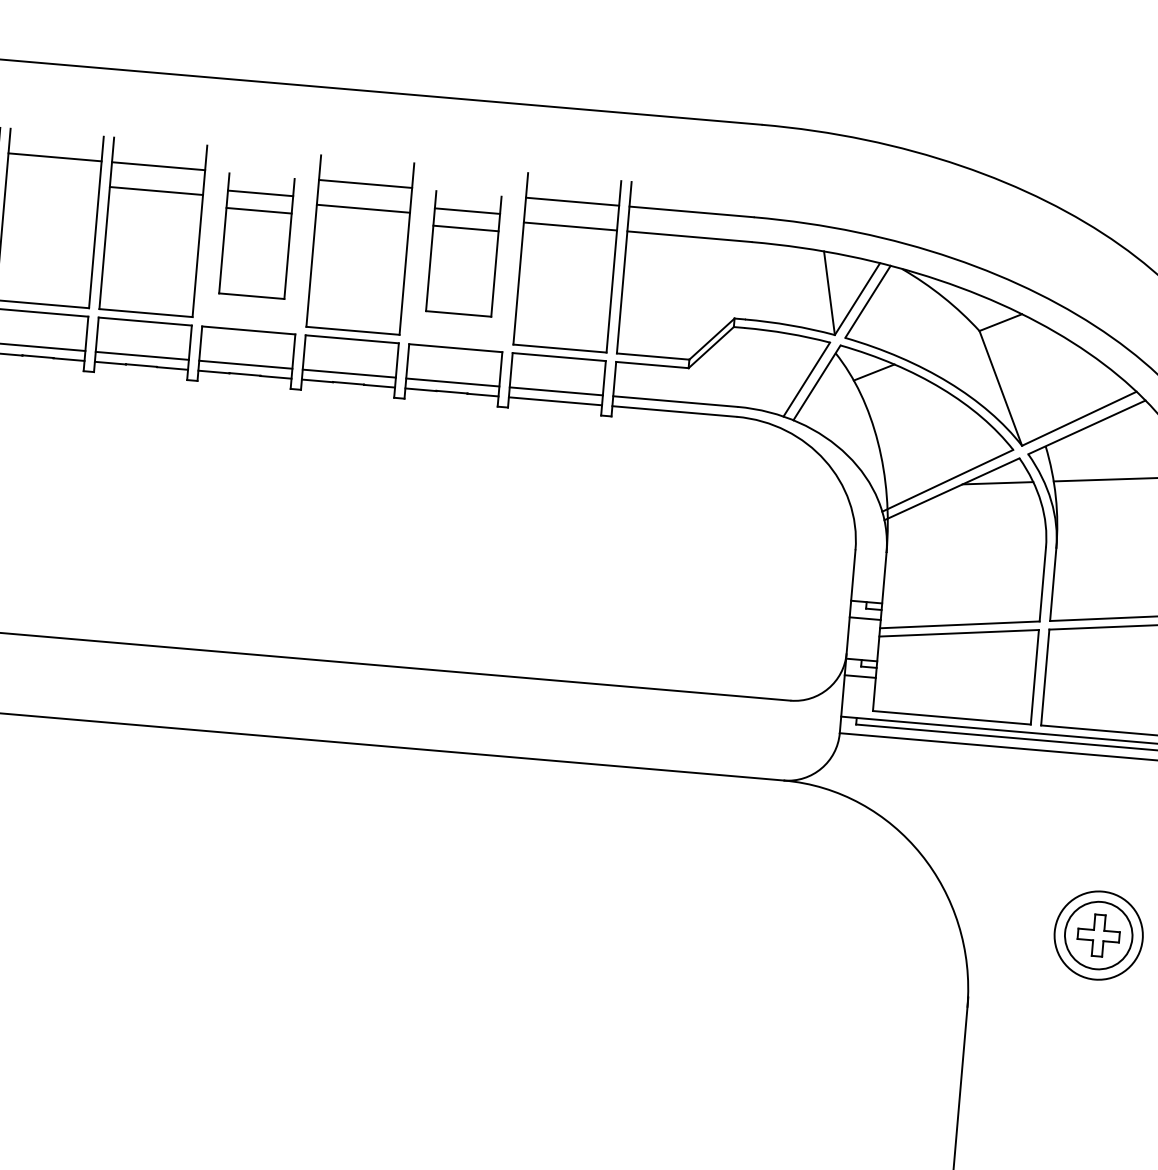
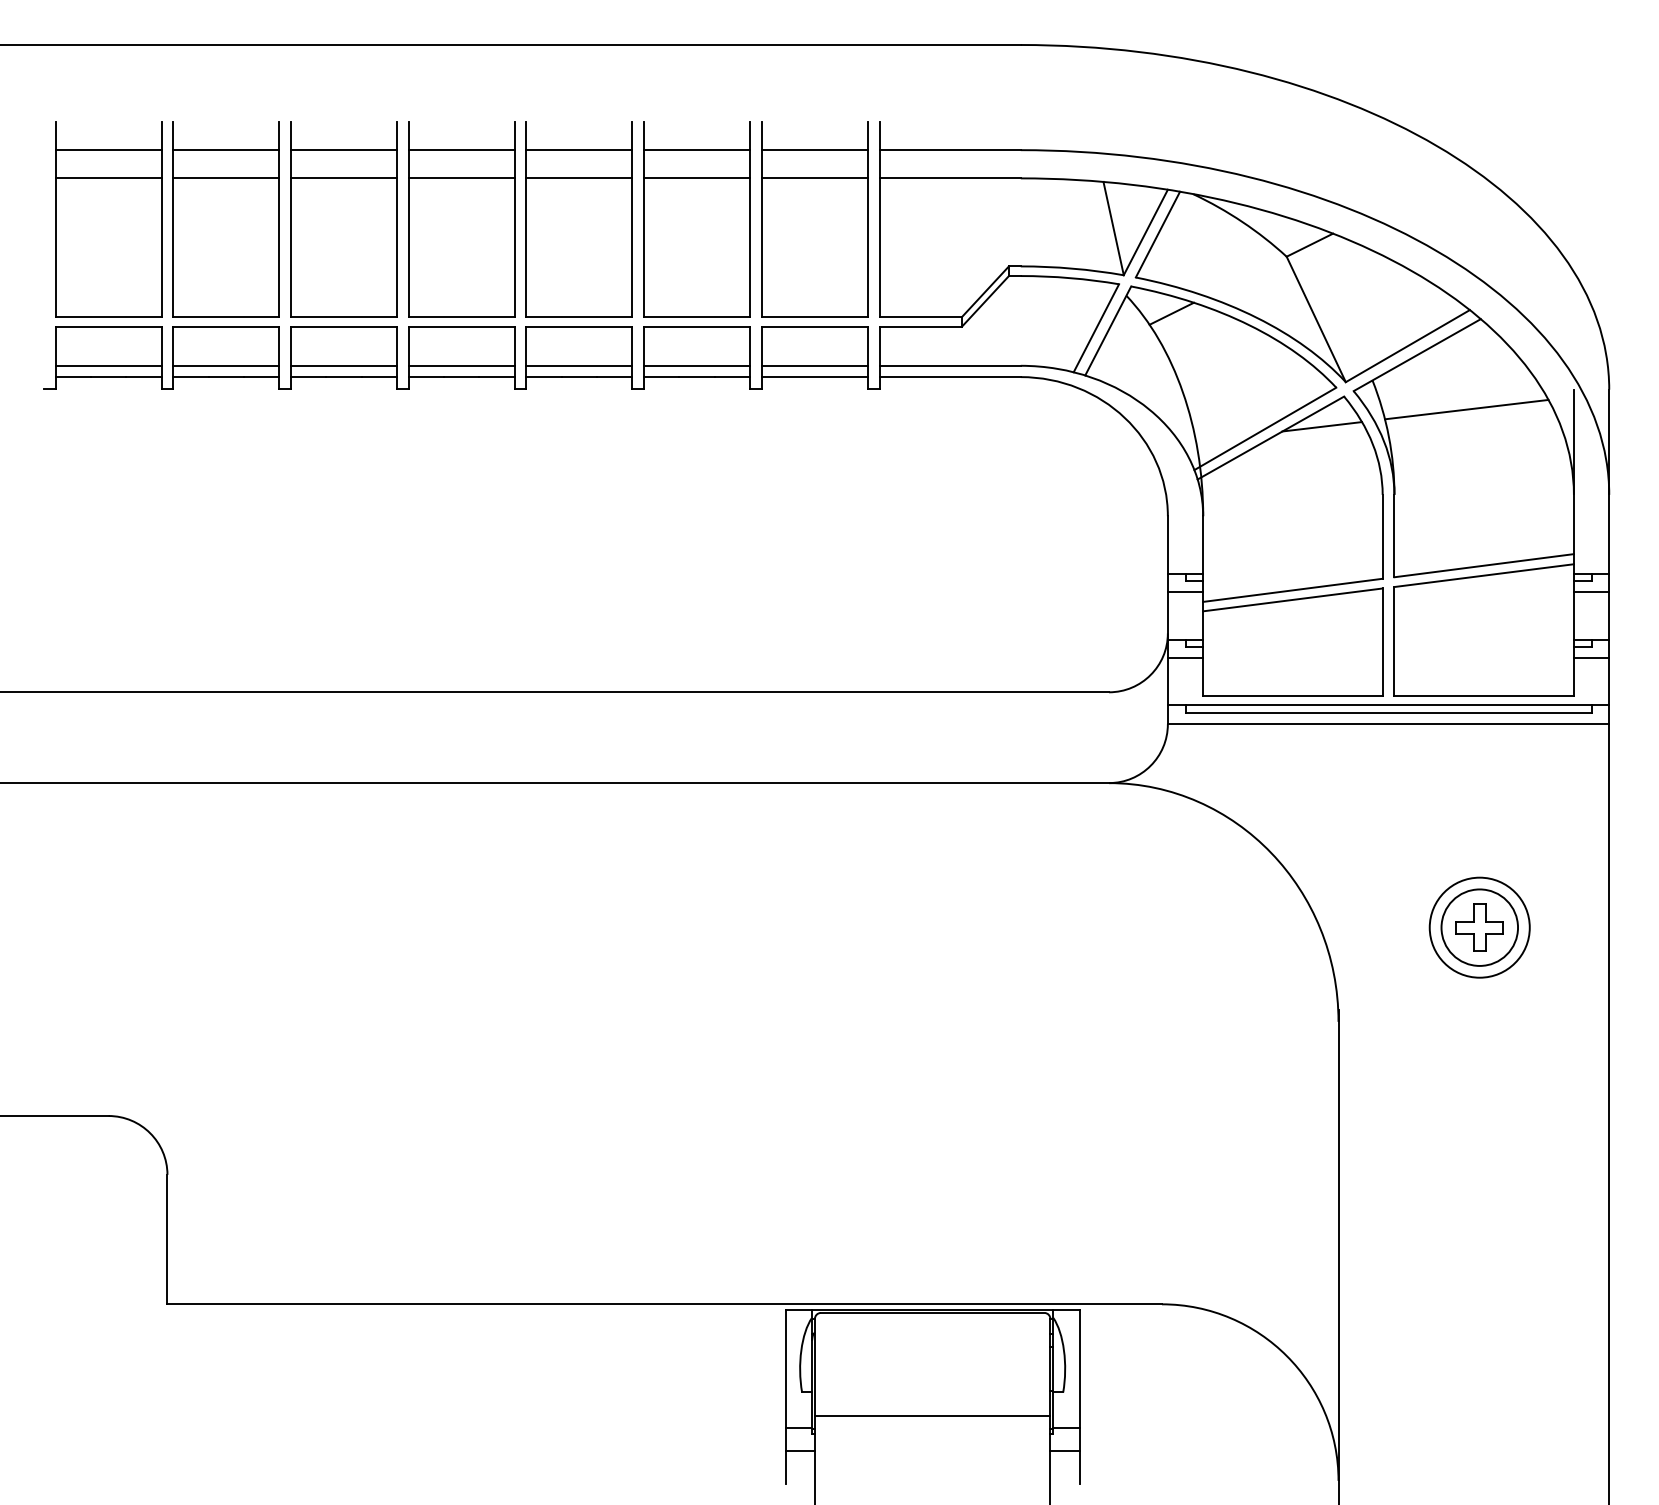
line: (53, 182) -> (226, 178), added
part: (256, 236) -> (461, 219), size x1.43
part: (463, 253) -> (696, 219), size x1.43

